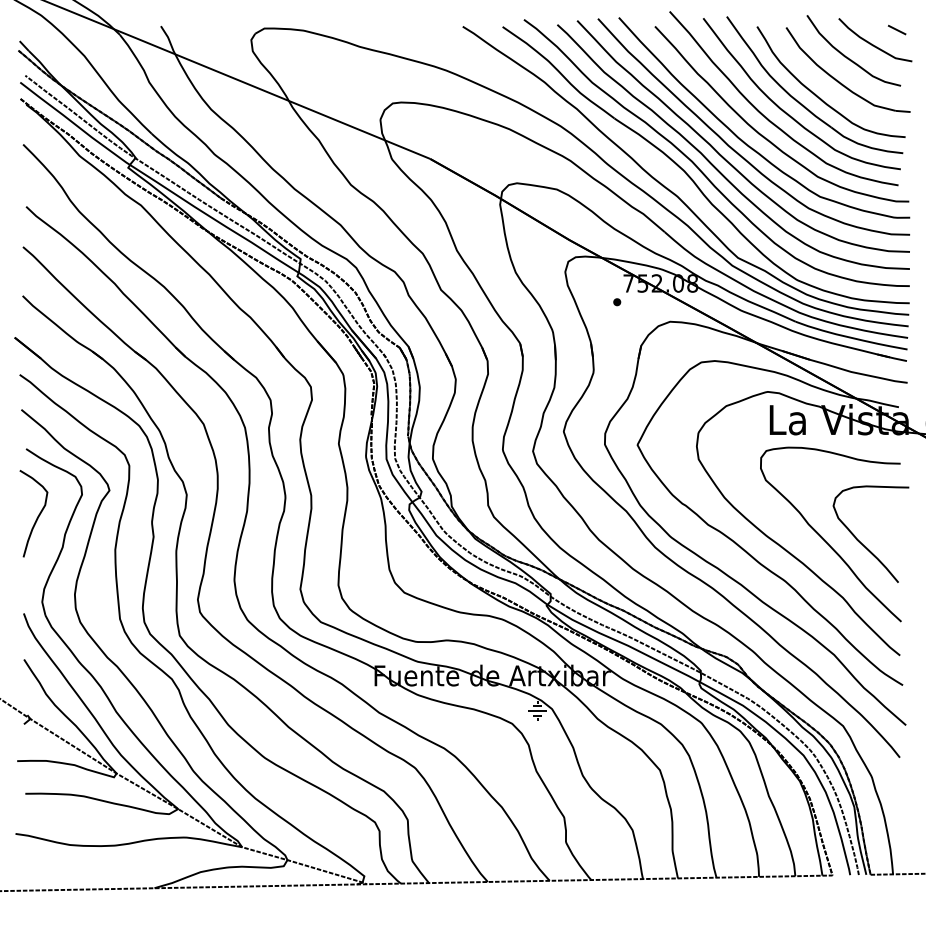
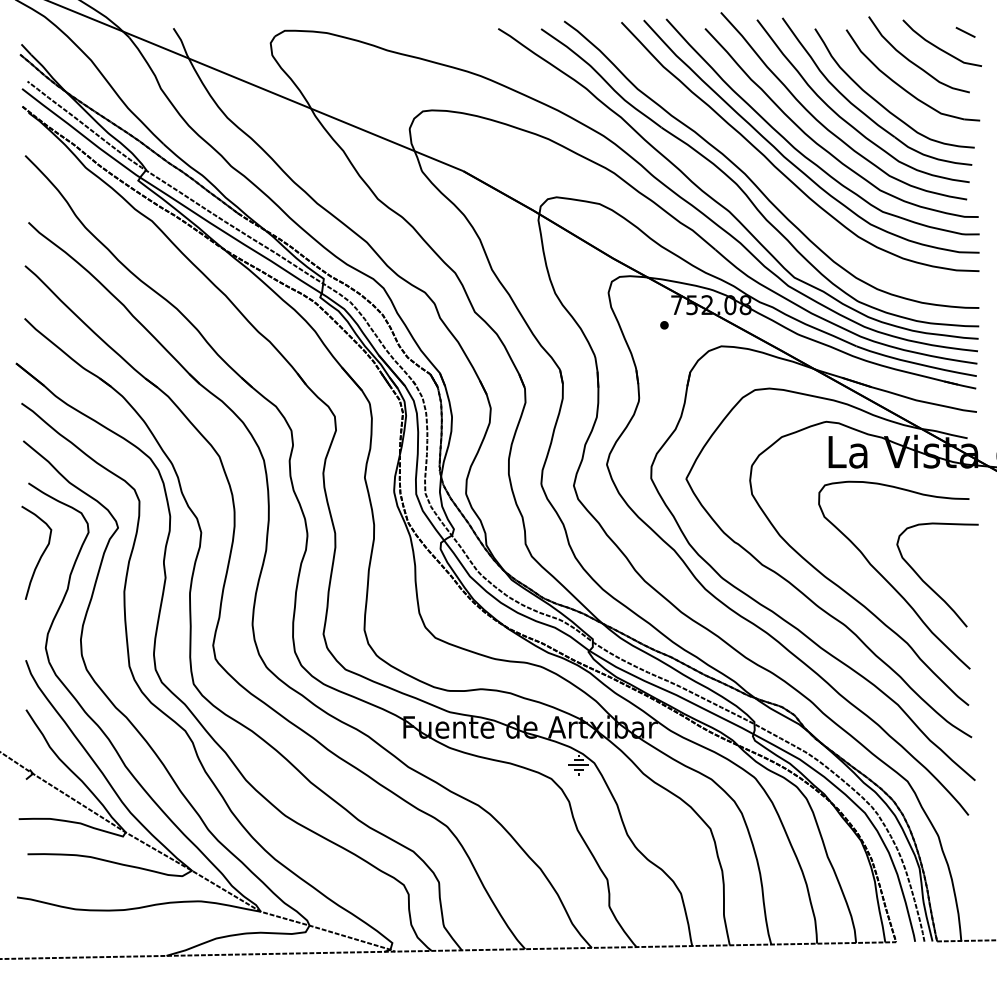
curve: (714, 165) -> (769, 178), removed

